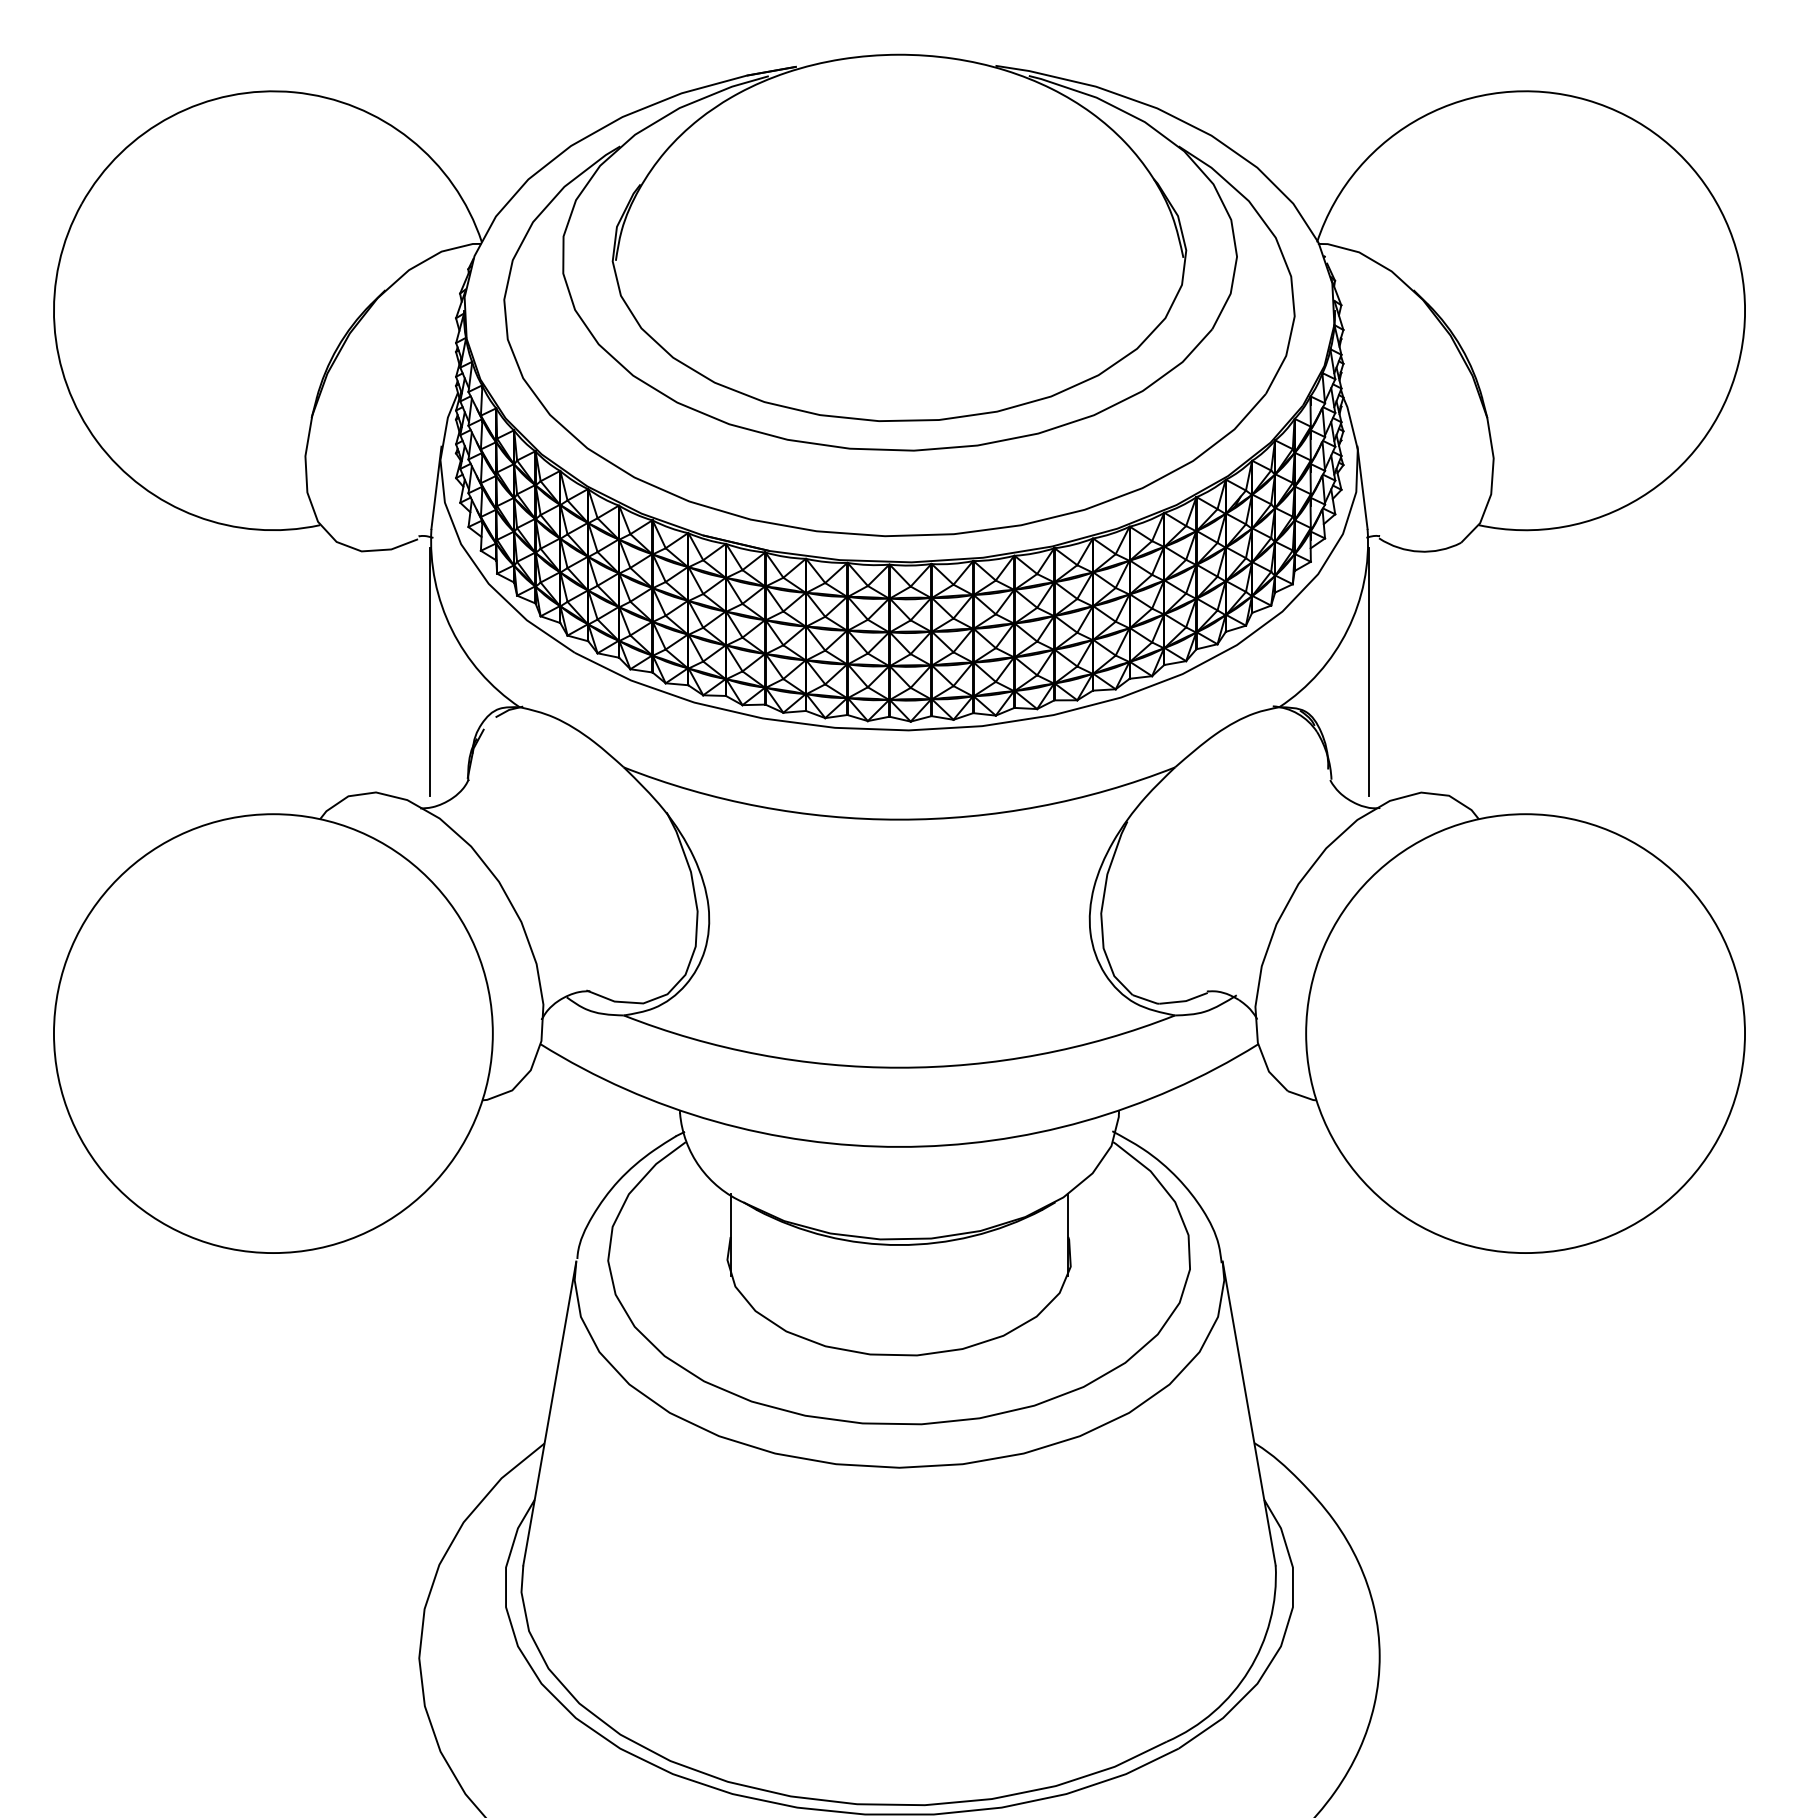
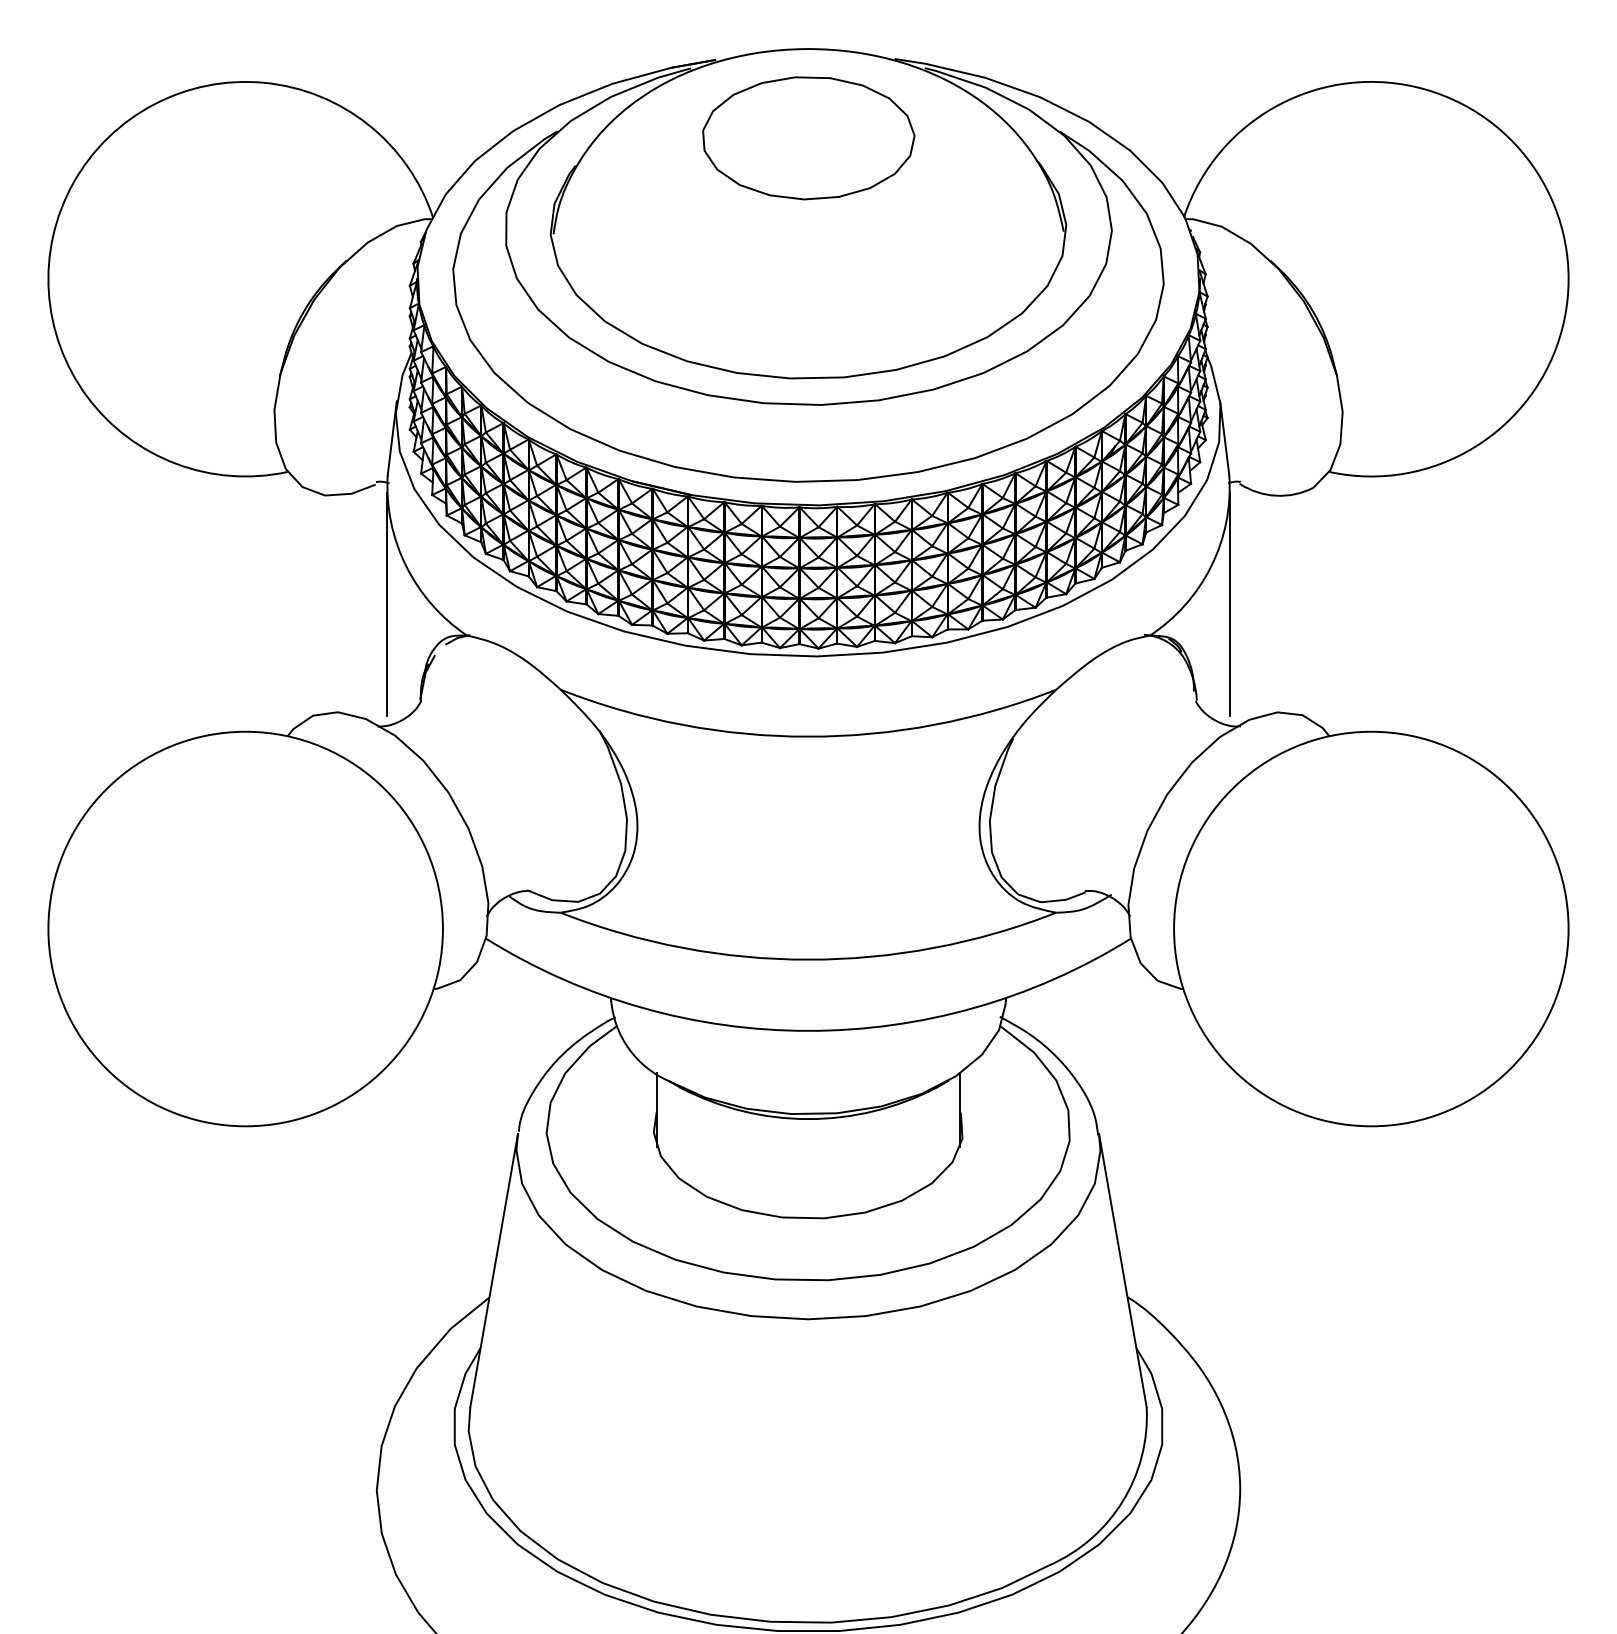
part: (899, 154) -> (808, 138), added

